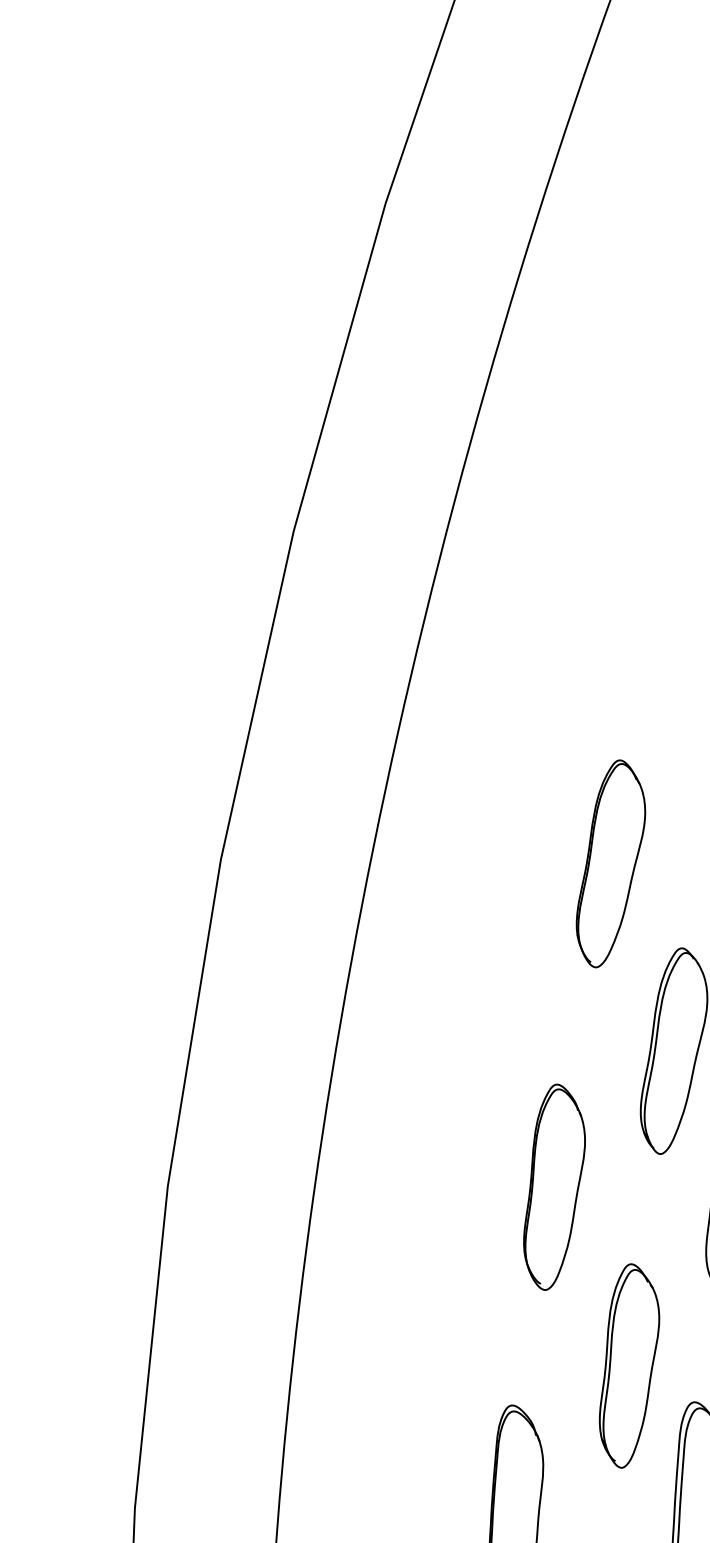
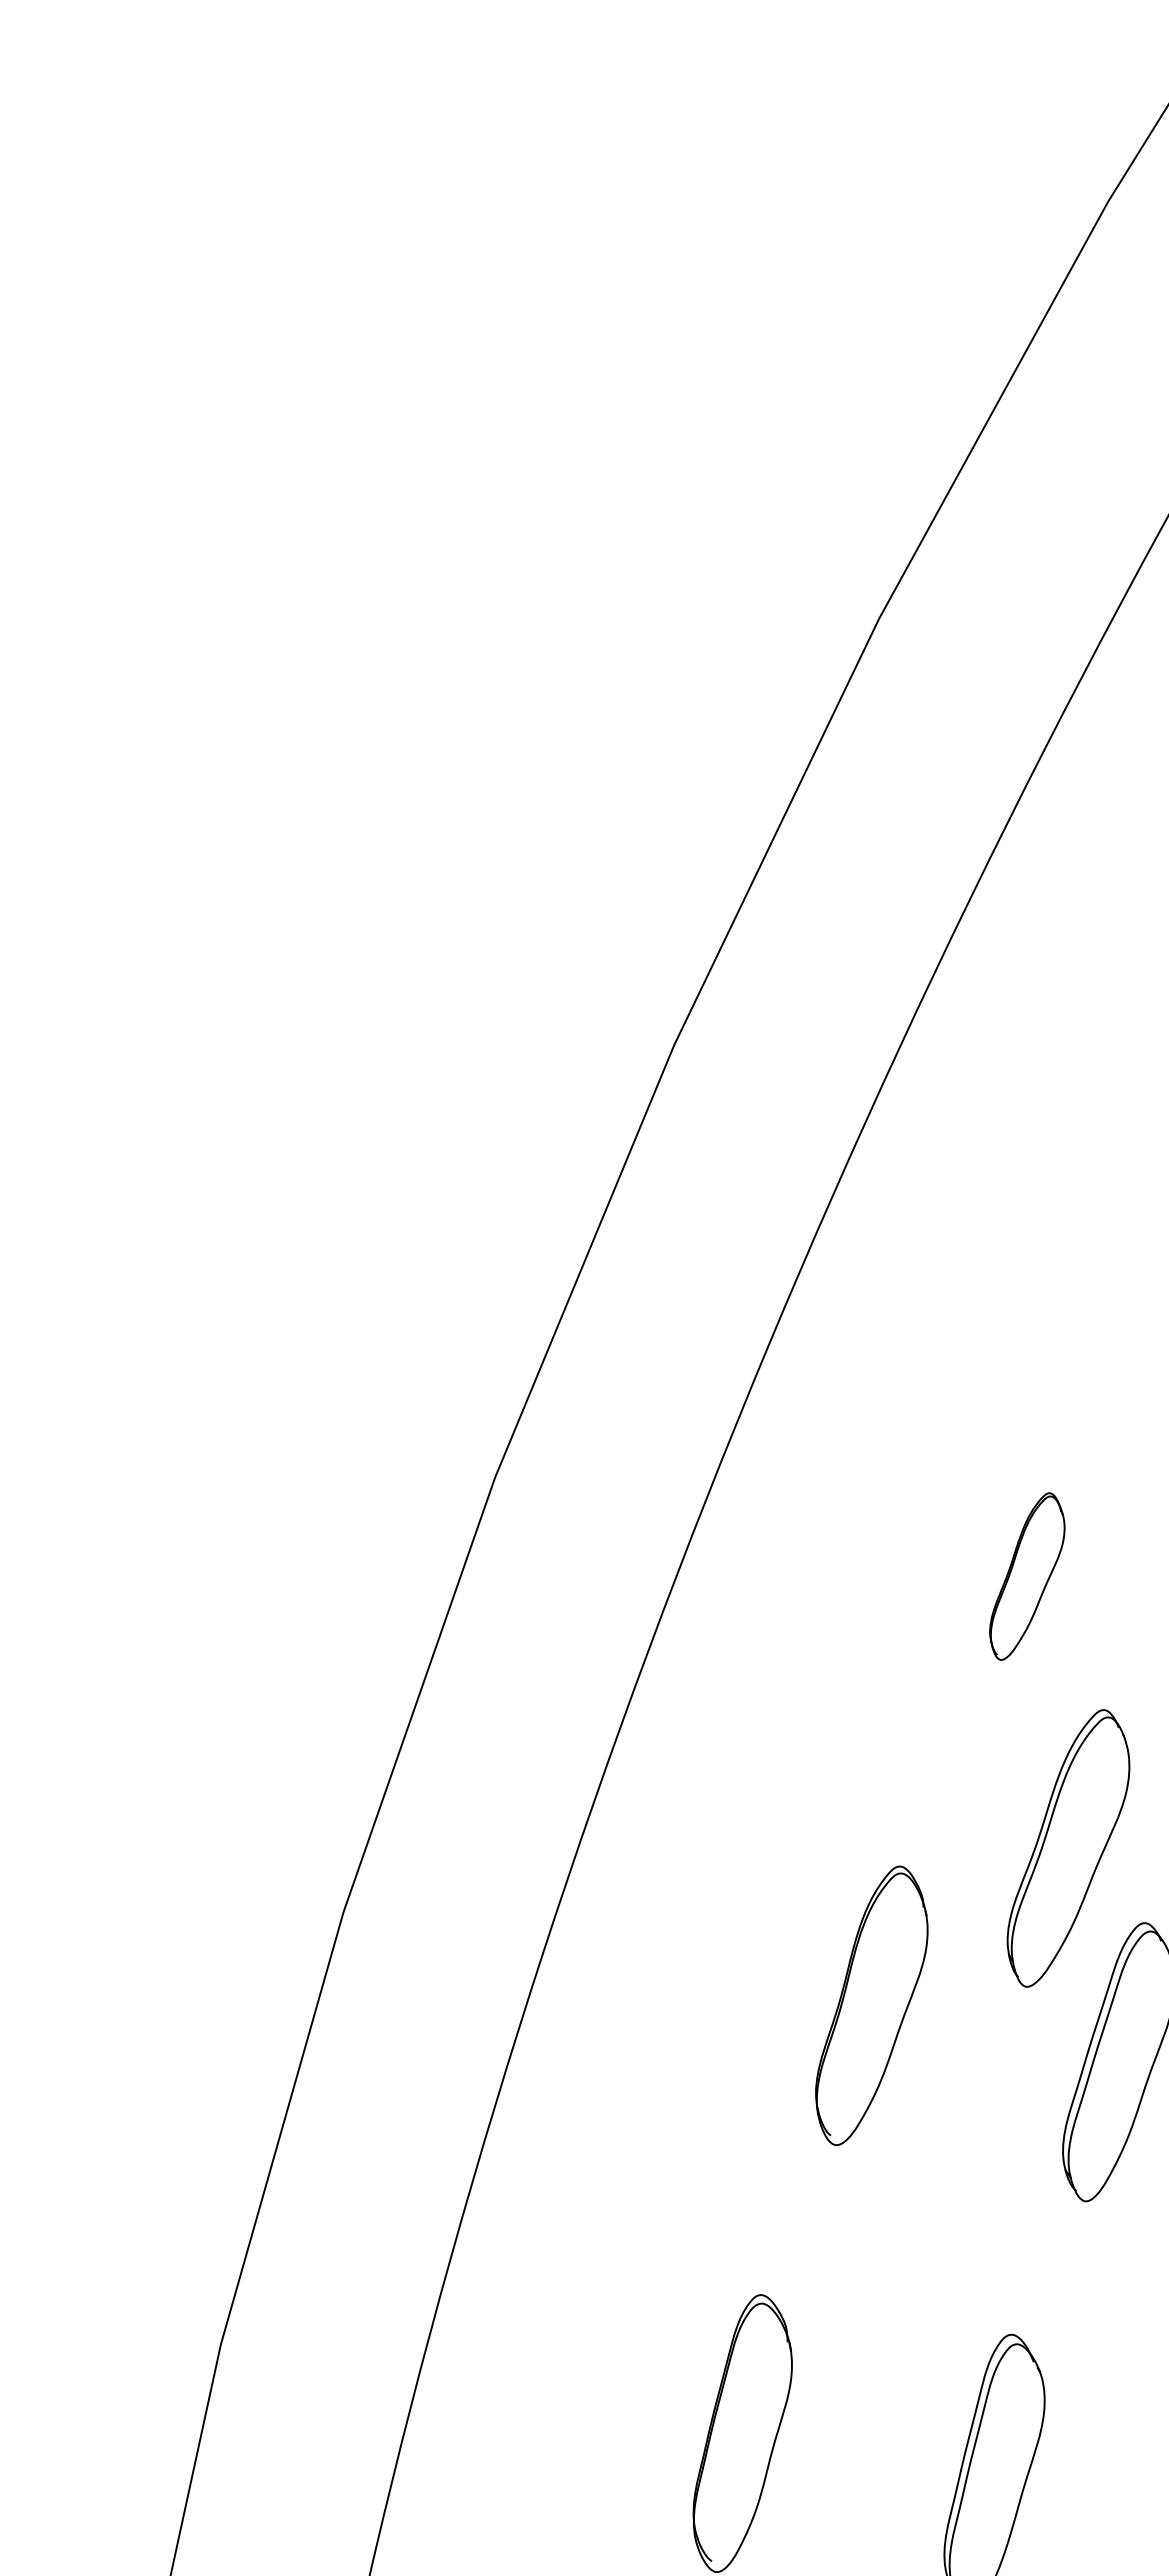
part: (610, 863) -> (1027, 1576), size x0.6
part: (628, 1365) -> (931, 2268), removed

